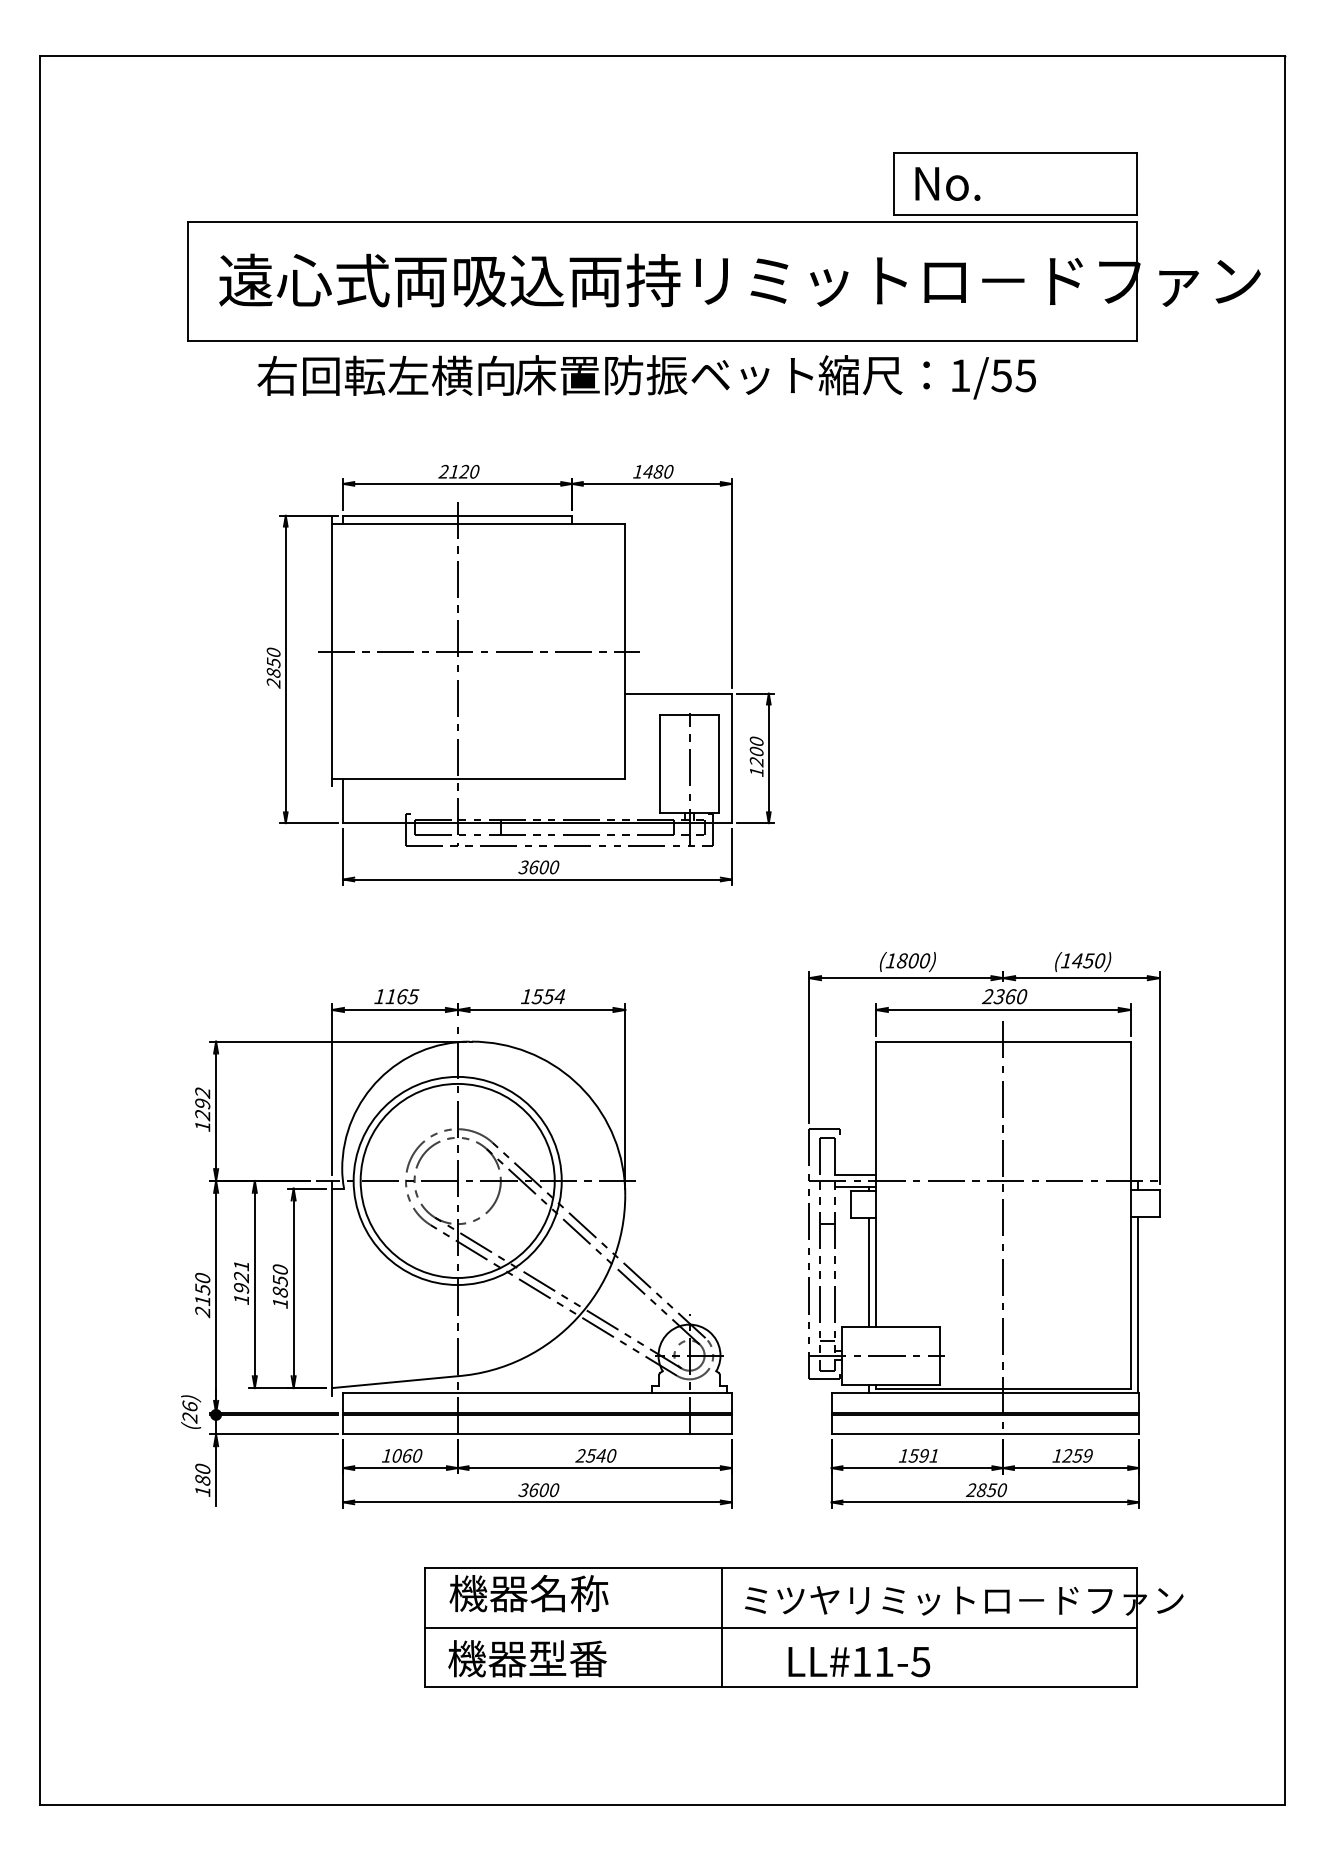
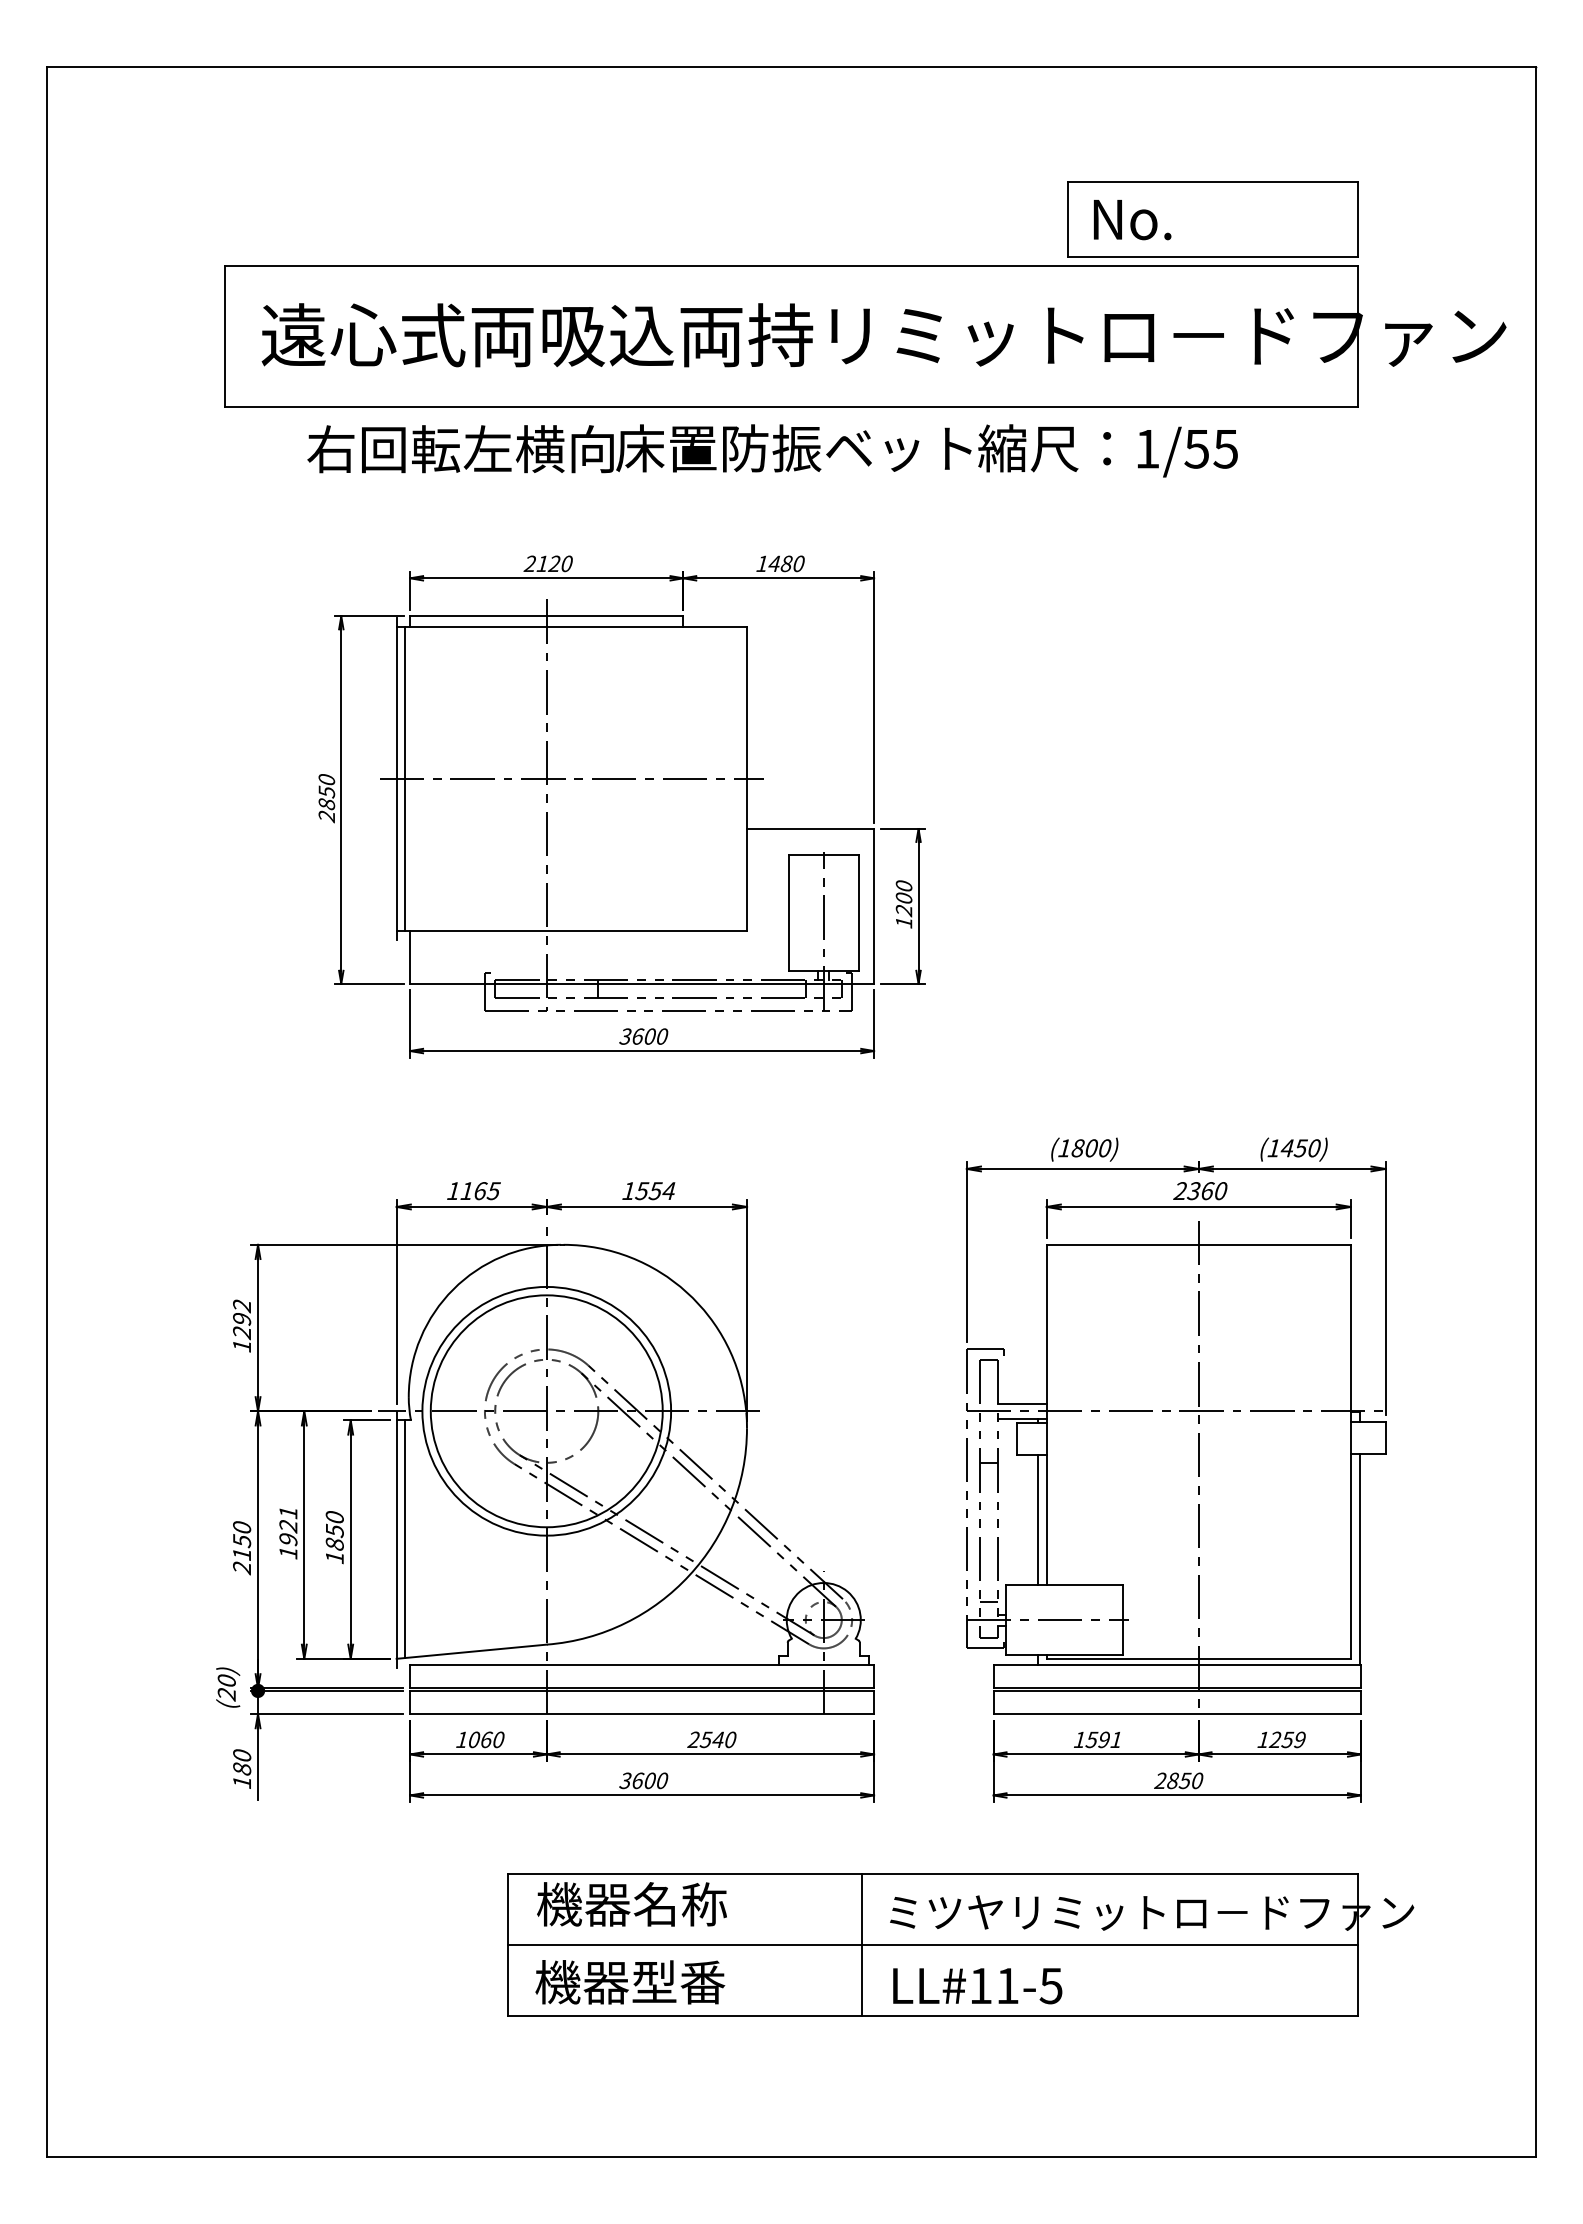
line: (339, 651) -> (405, 778), added
line: (339, 1288) -> (405, 1539), added
text: (189, 1405) -> (226, 1679), (26) -> (20)
text: (859, 1662) -> (977, 1986), moved

